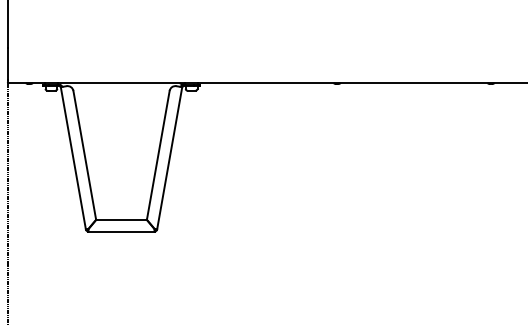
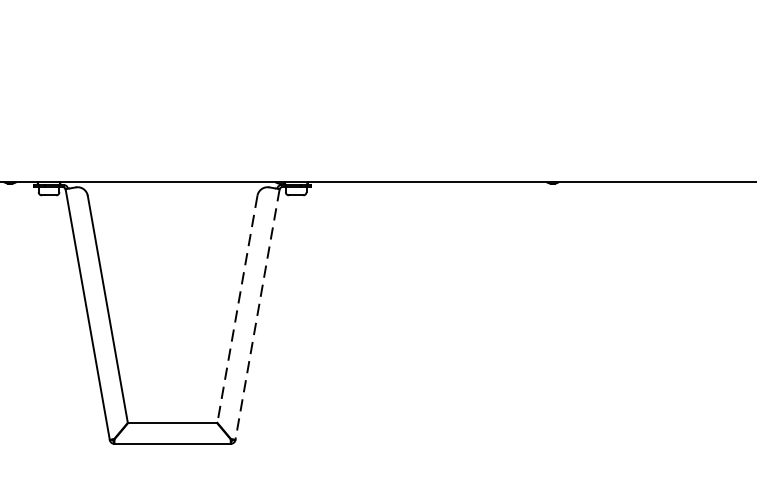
line: (158, 155) -> (237, 309), solid -> dashed
line: (169, 158) -> (257, 314), solid -> dashed

